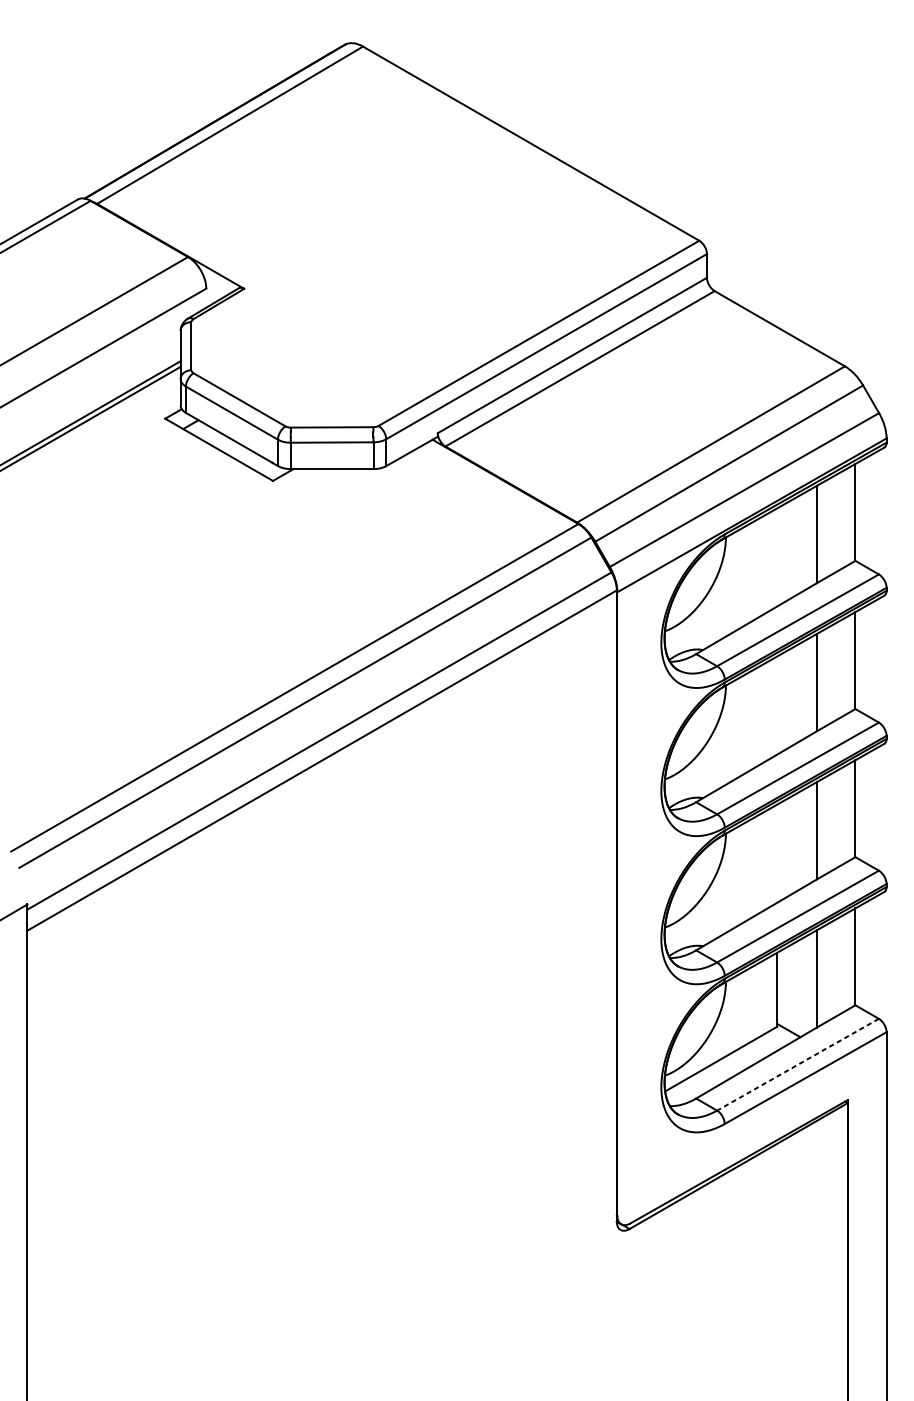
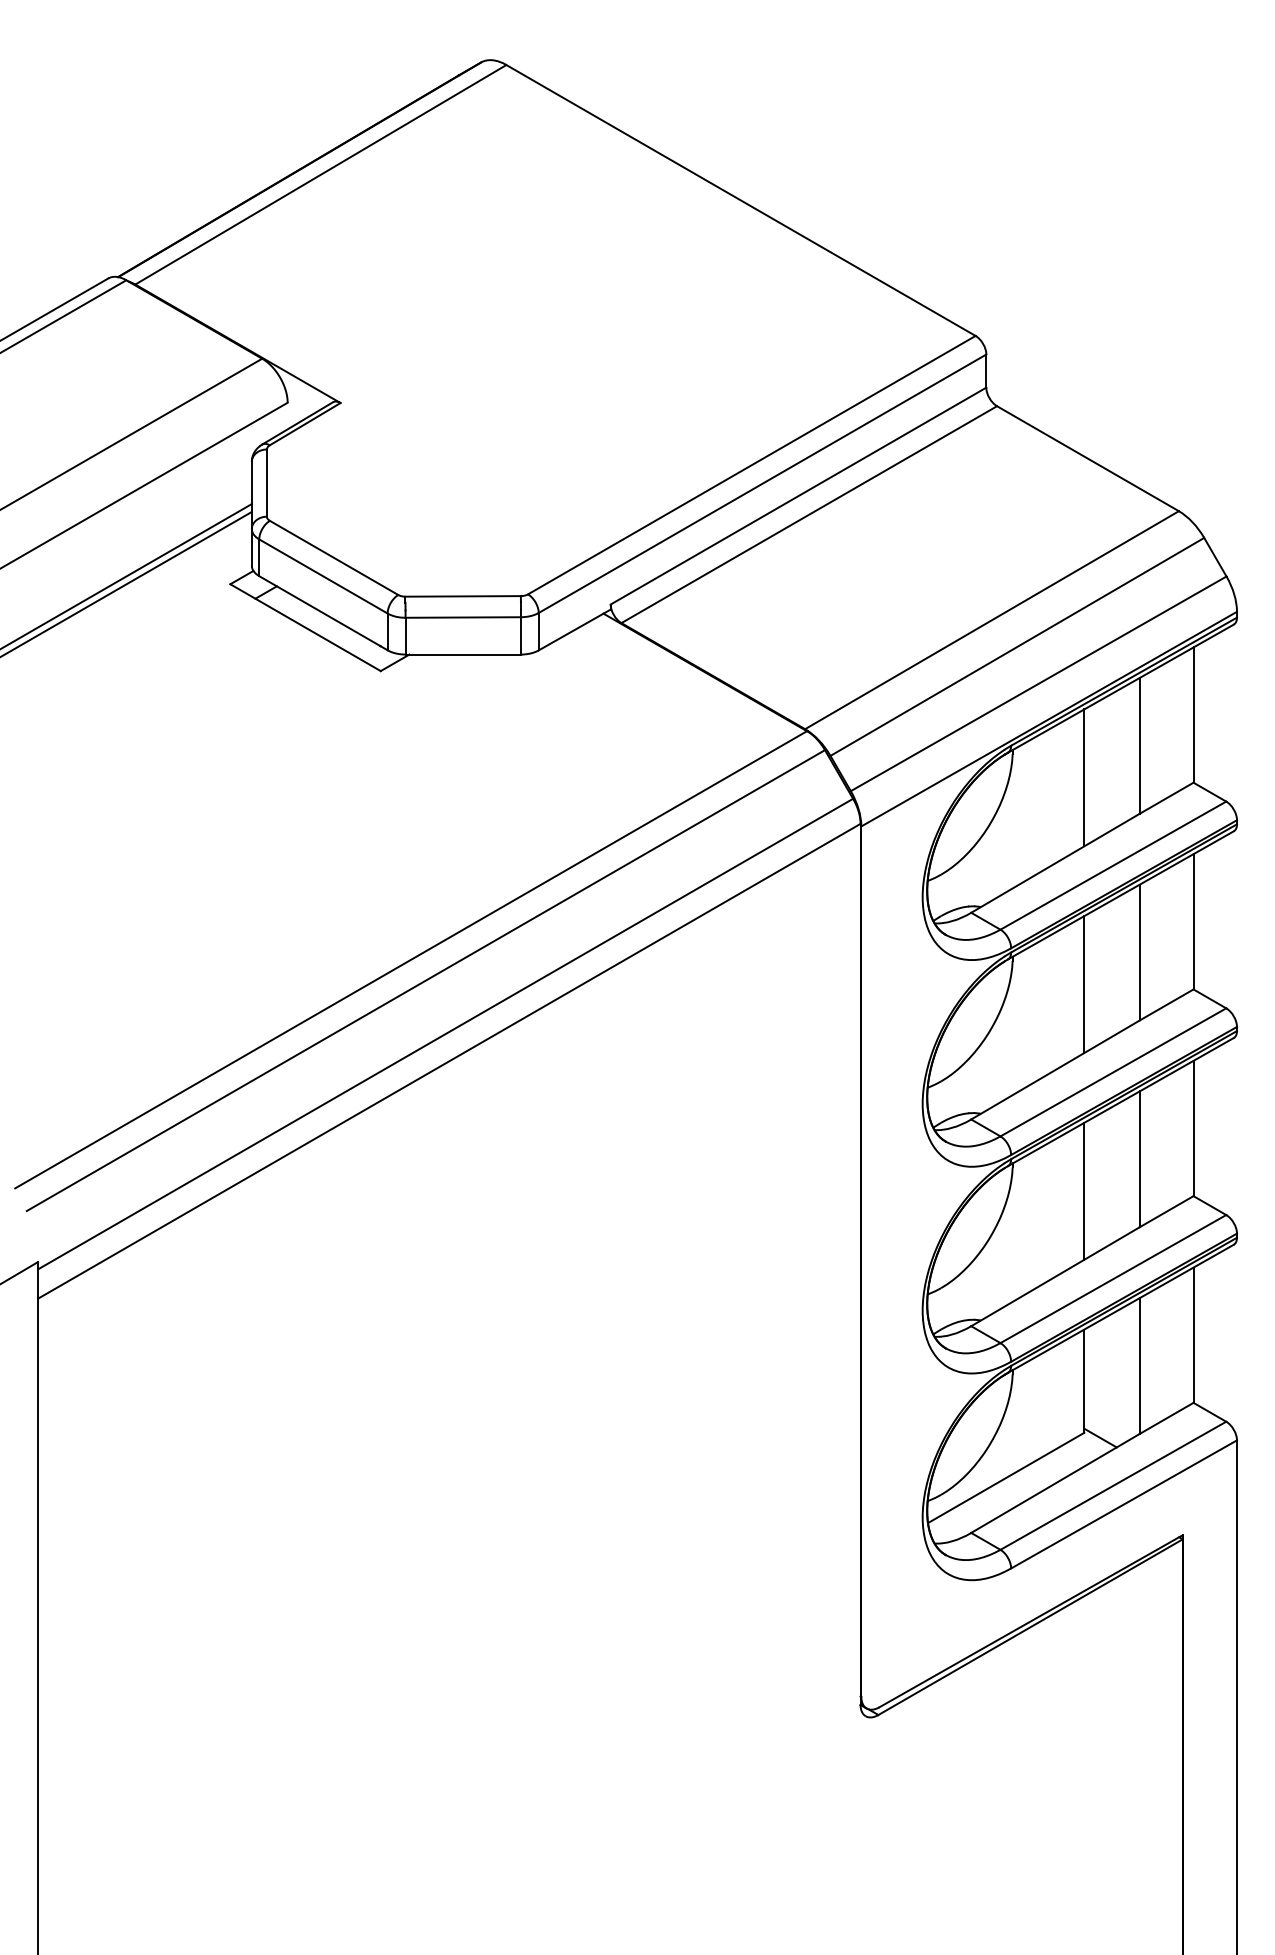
line: (777, 557) -> (1084, 777), added
line: (777, 705) -> (1084, 984), added
line: (777, 853) -> (1084, 1190), added
line: (798, 1064) -> (1113, 1485), dashed -> solid

